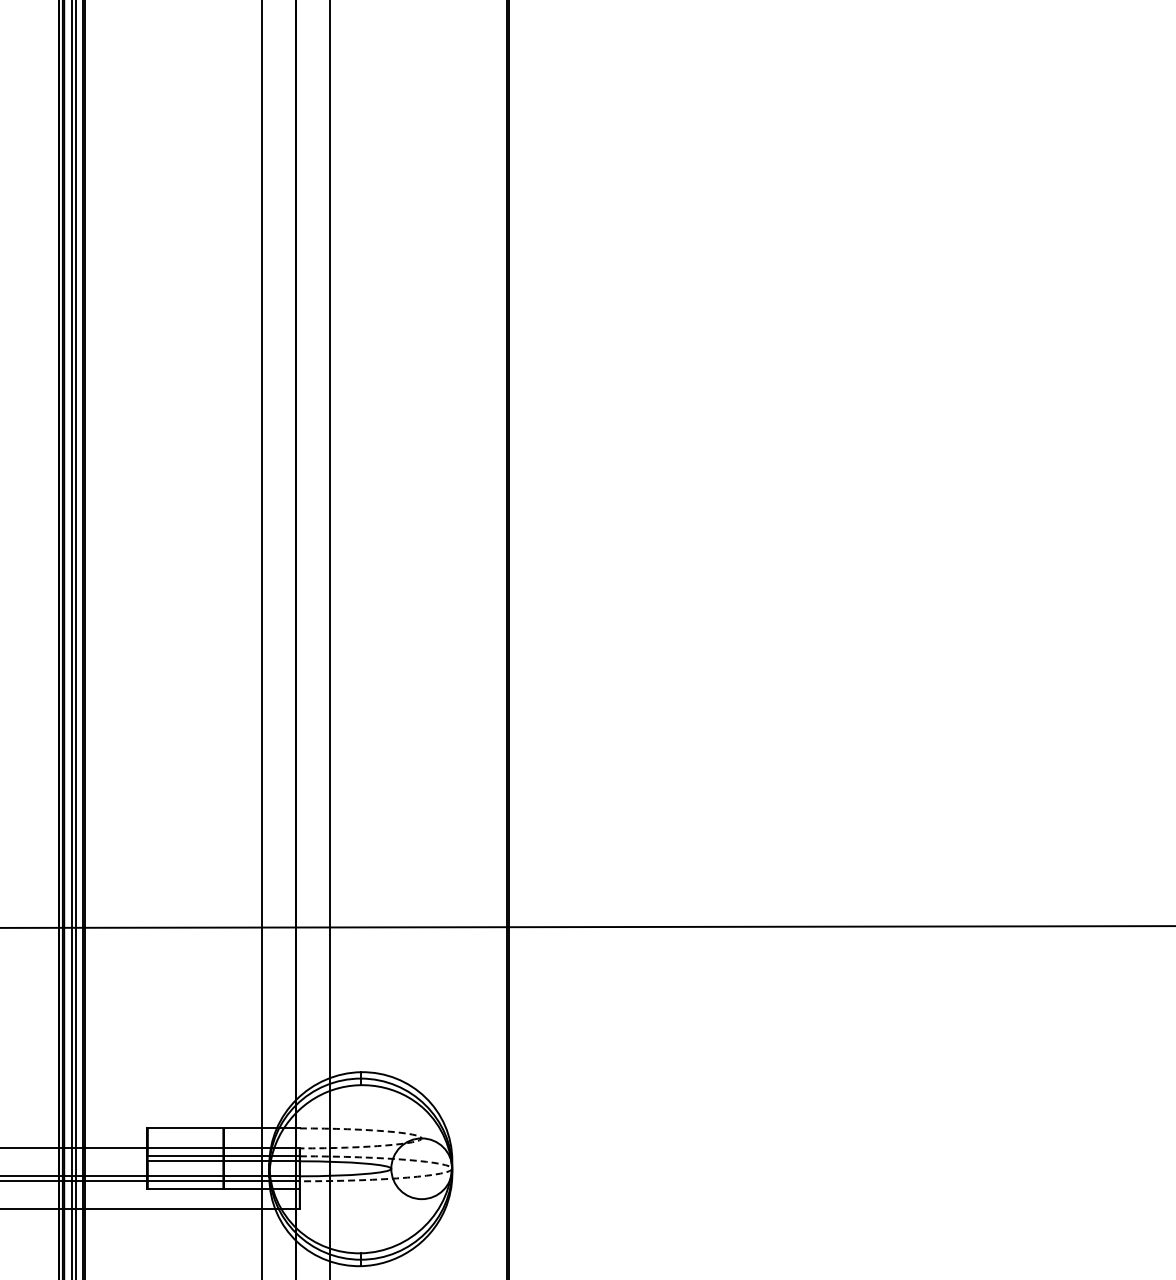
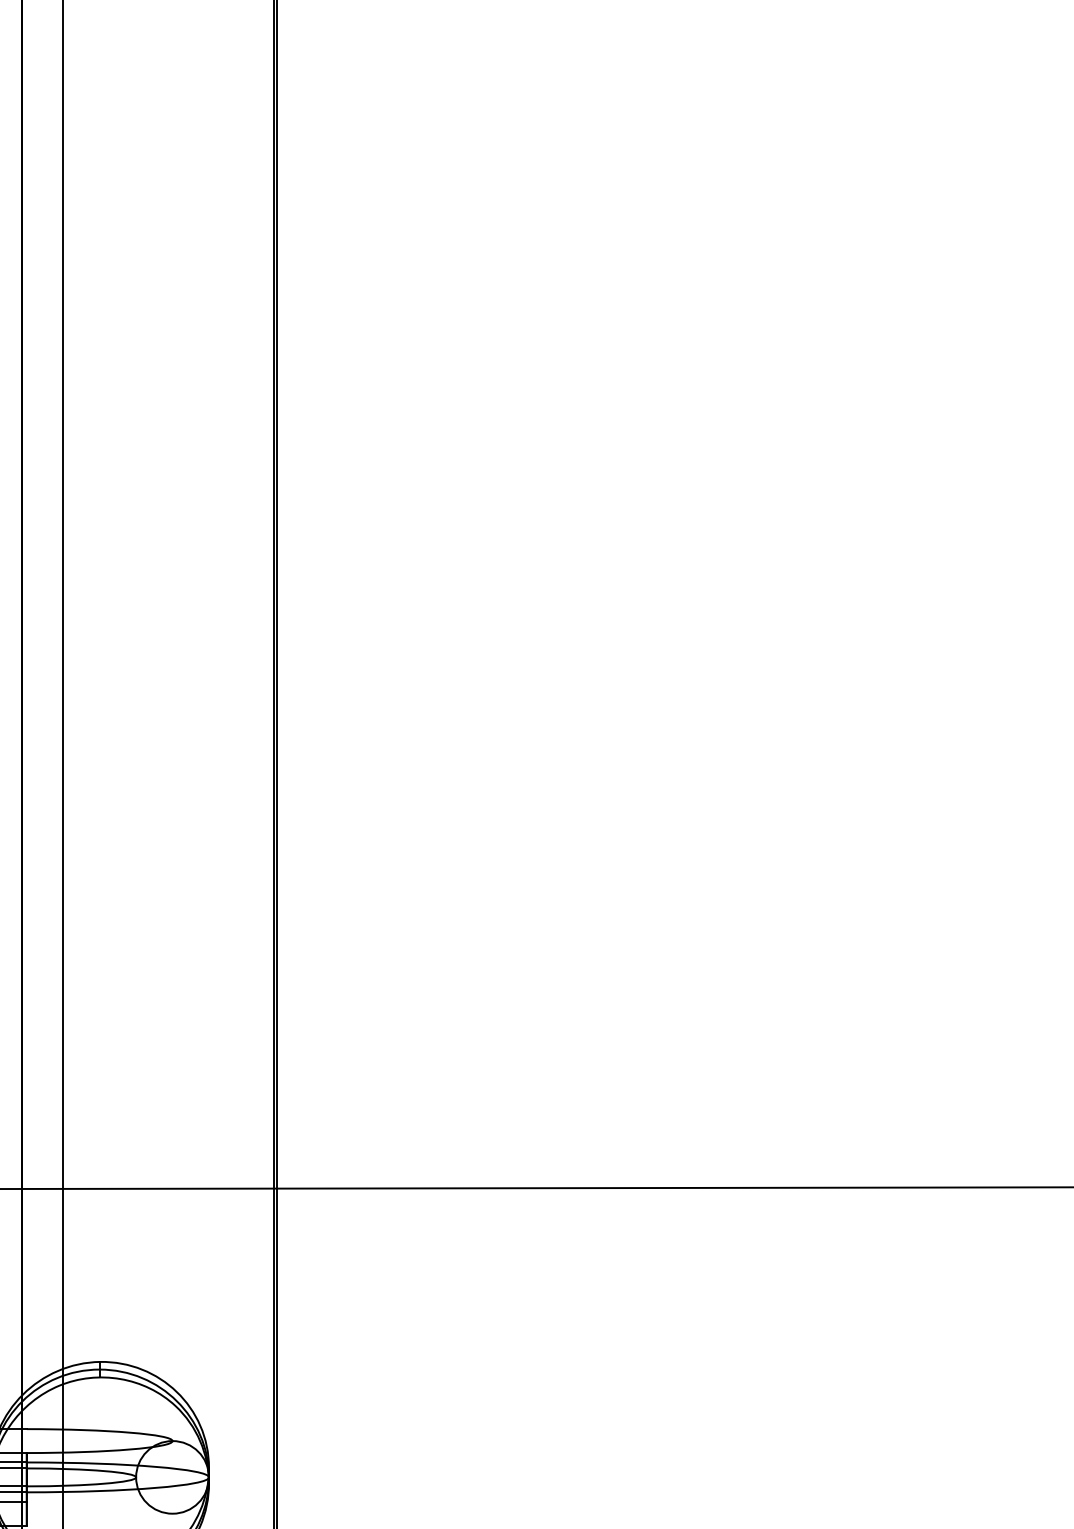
arc: (421, 1138) -> (172, 1441), dashed -> solid
arc: (452, 1168) -> (209, 1477), dashed -> solid

